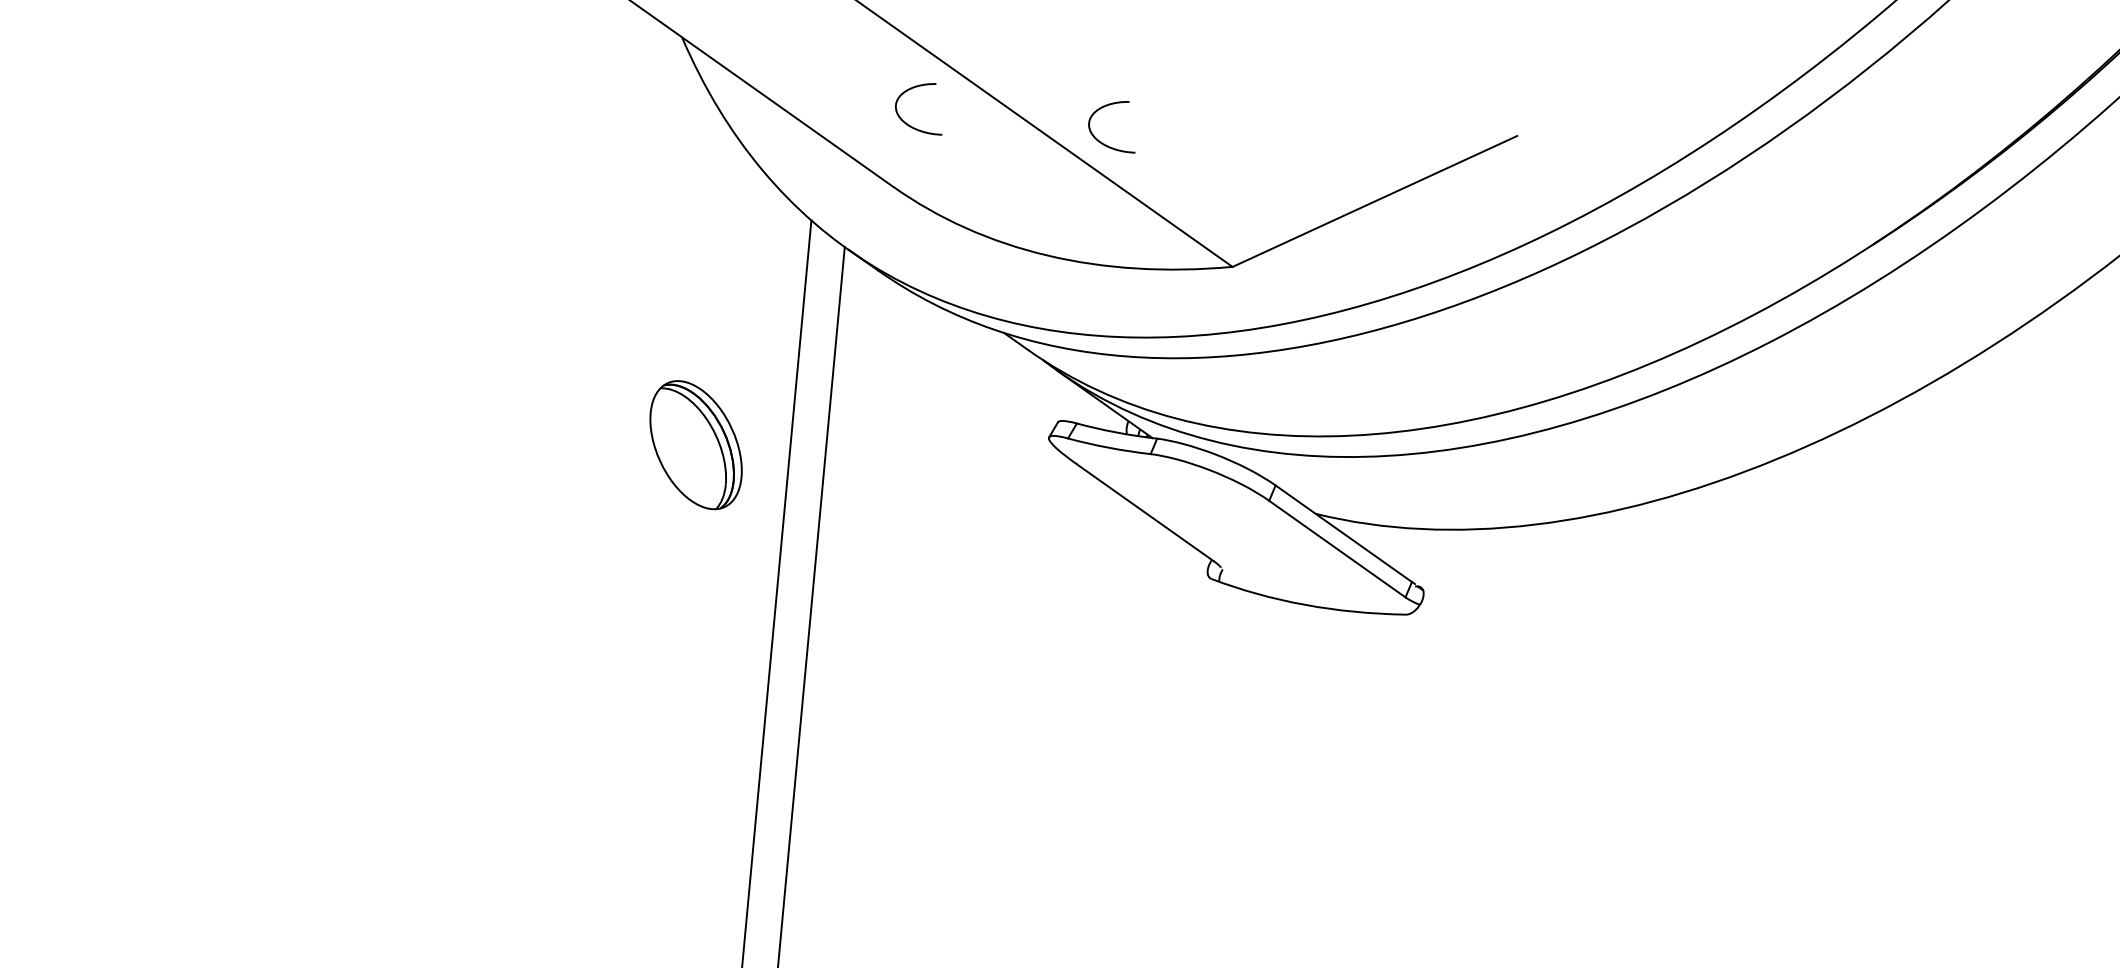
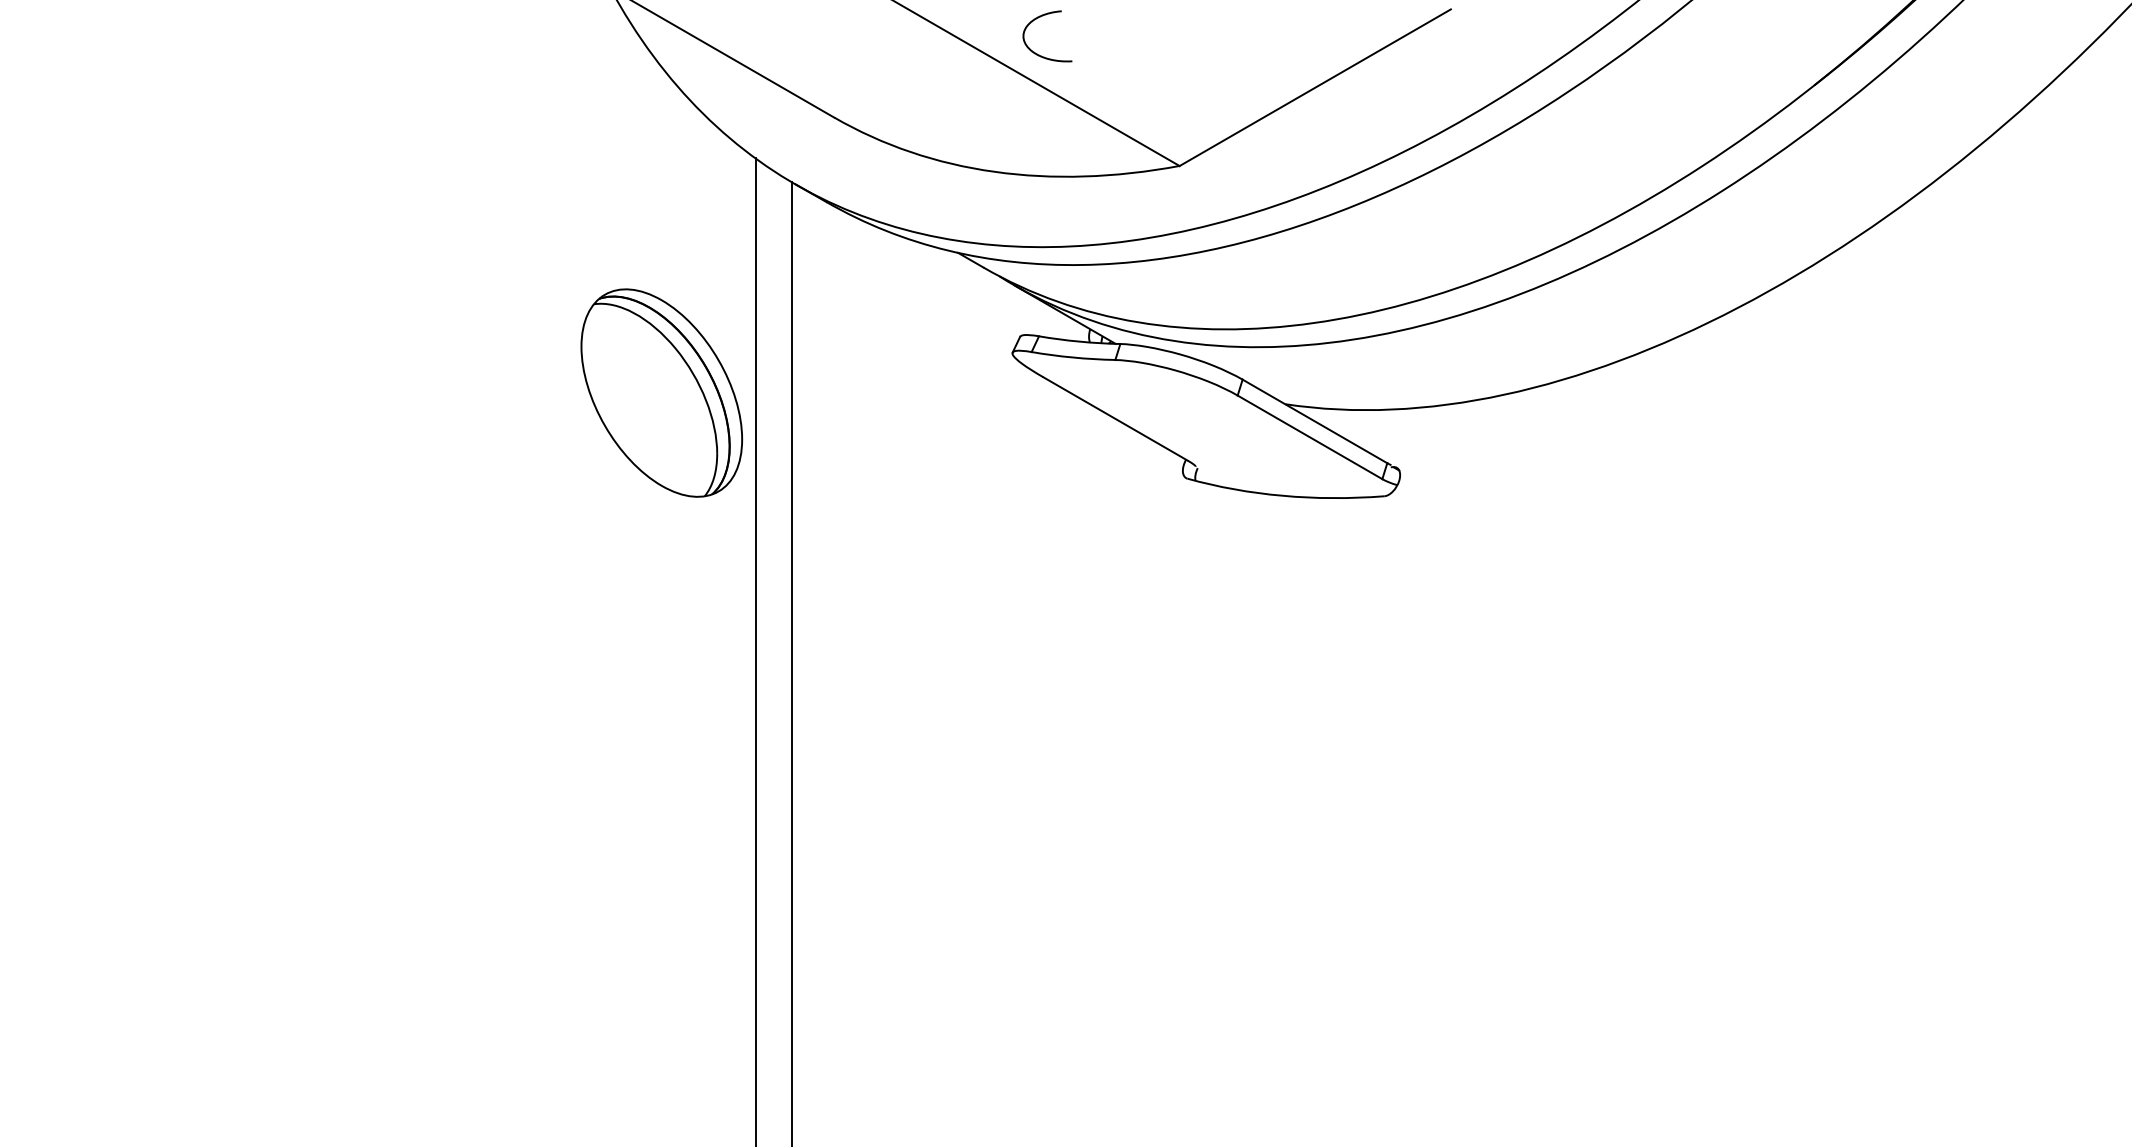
curve: (910, 124) -> (845, 54), removed
part: (695, 444) -> (661, 392), size x1.67

